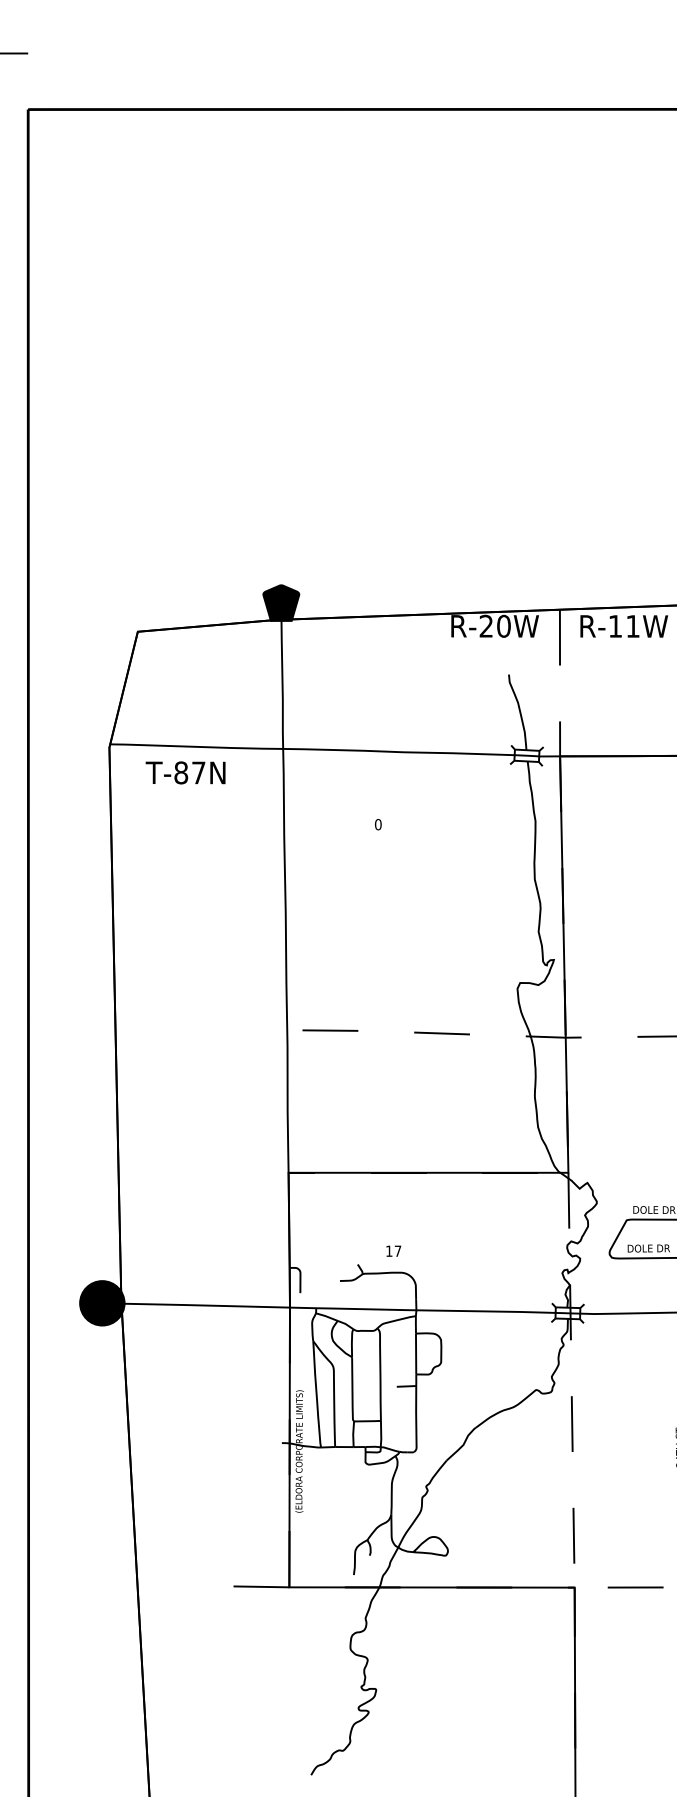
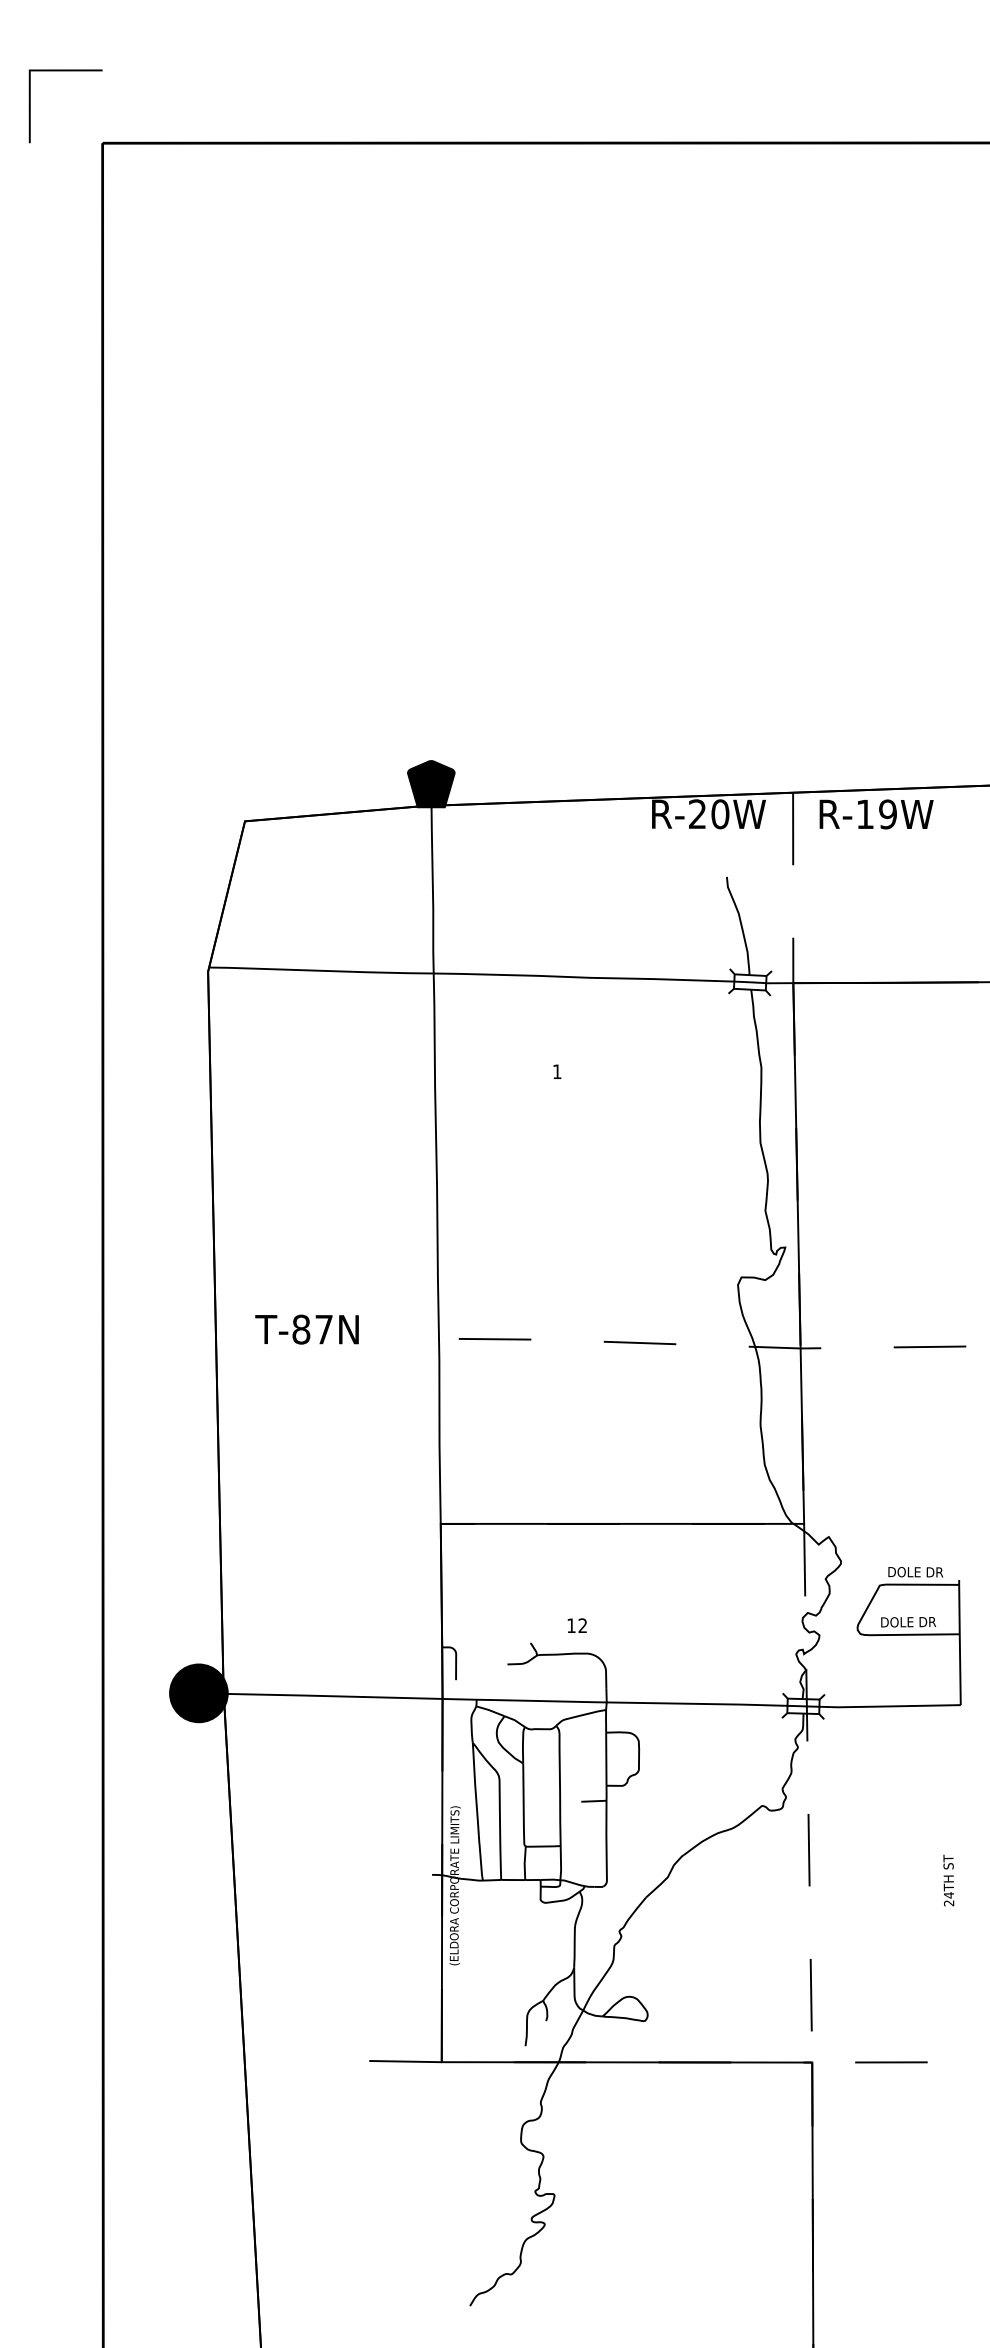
text: (632, 626) -> (887, 814), R-11W -> R-19W
text: (185, 772) -> (306, 1329), moved
text: (377, 824) -> (556, 1071), 0 -> 1
text: (397, 1251) -> (582, 1625), 17 -> 12

